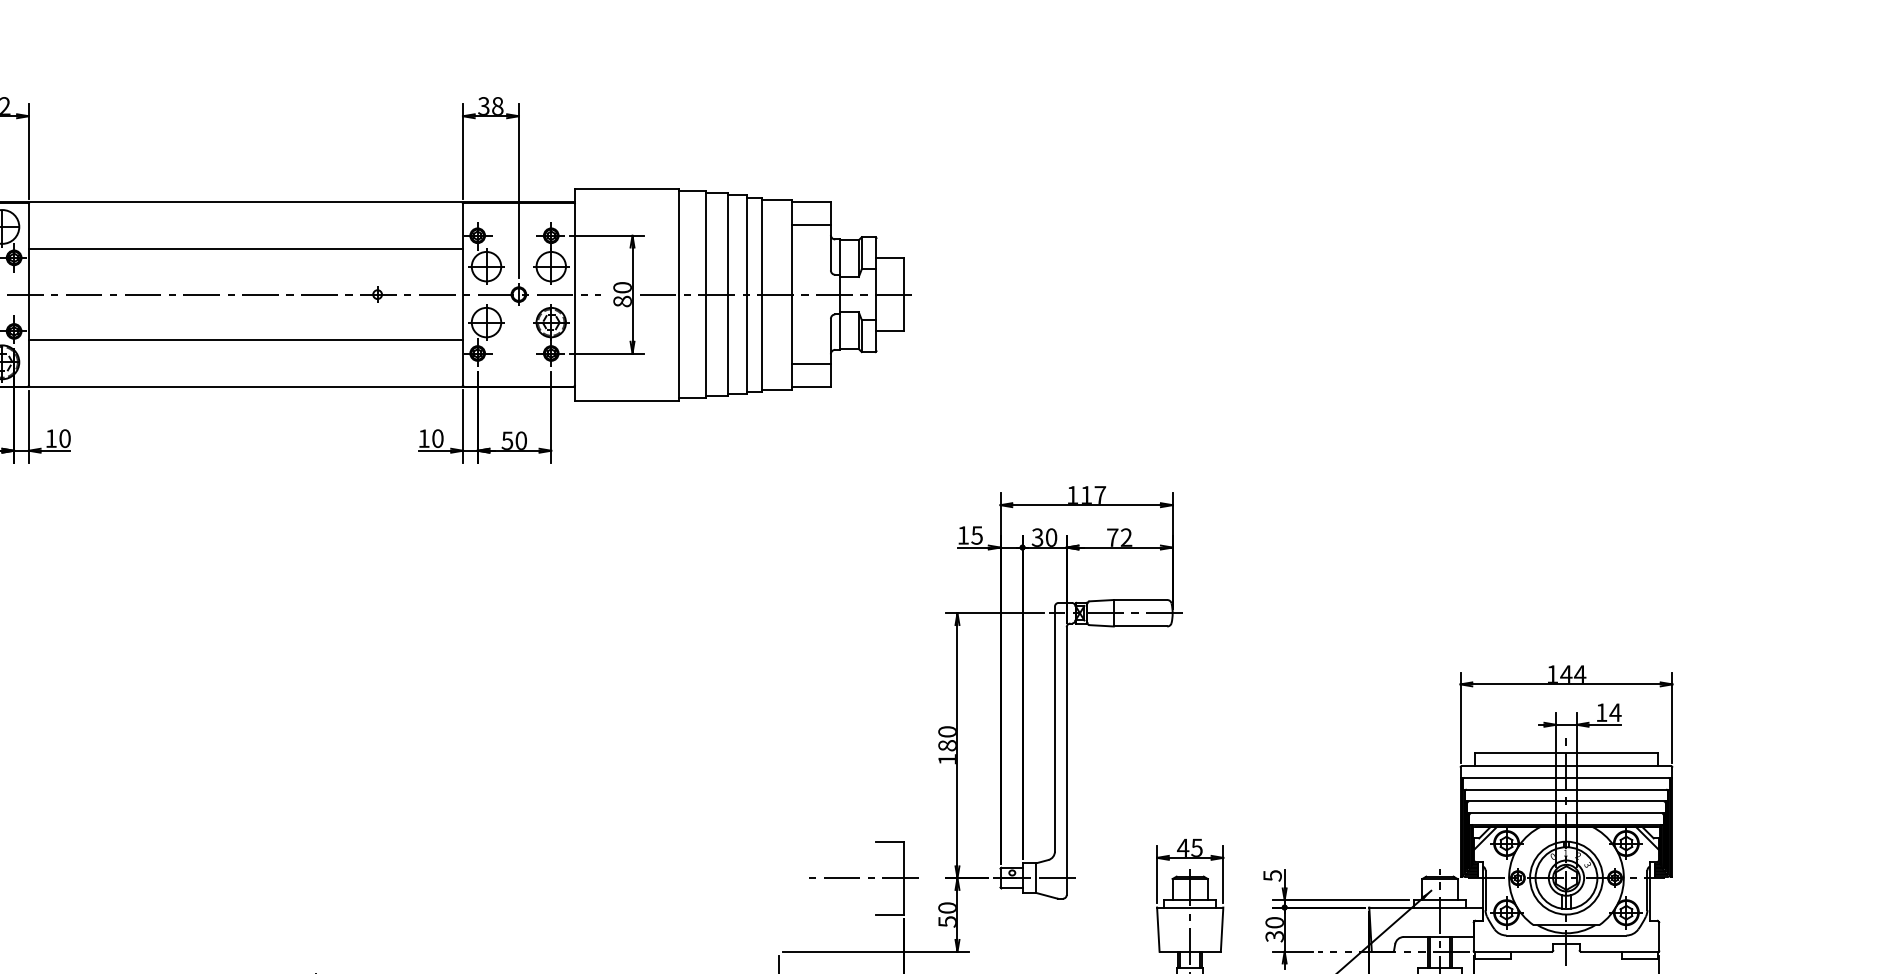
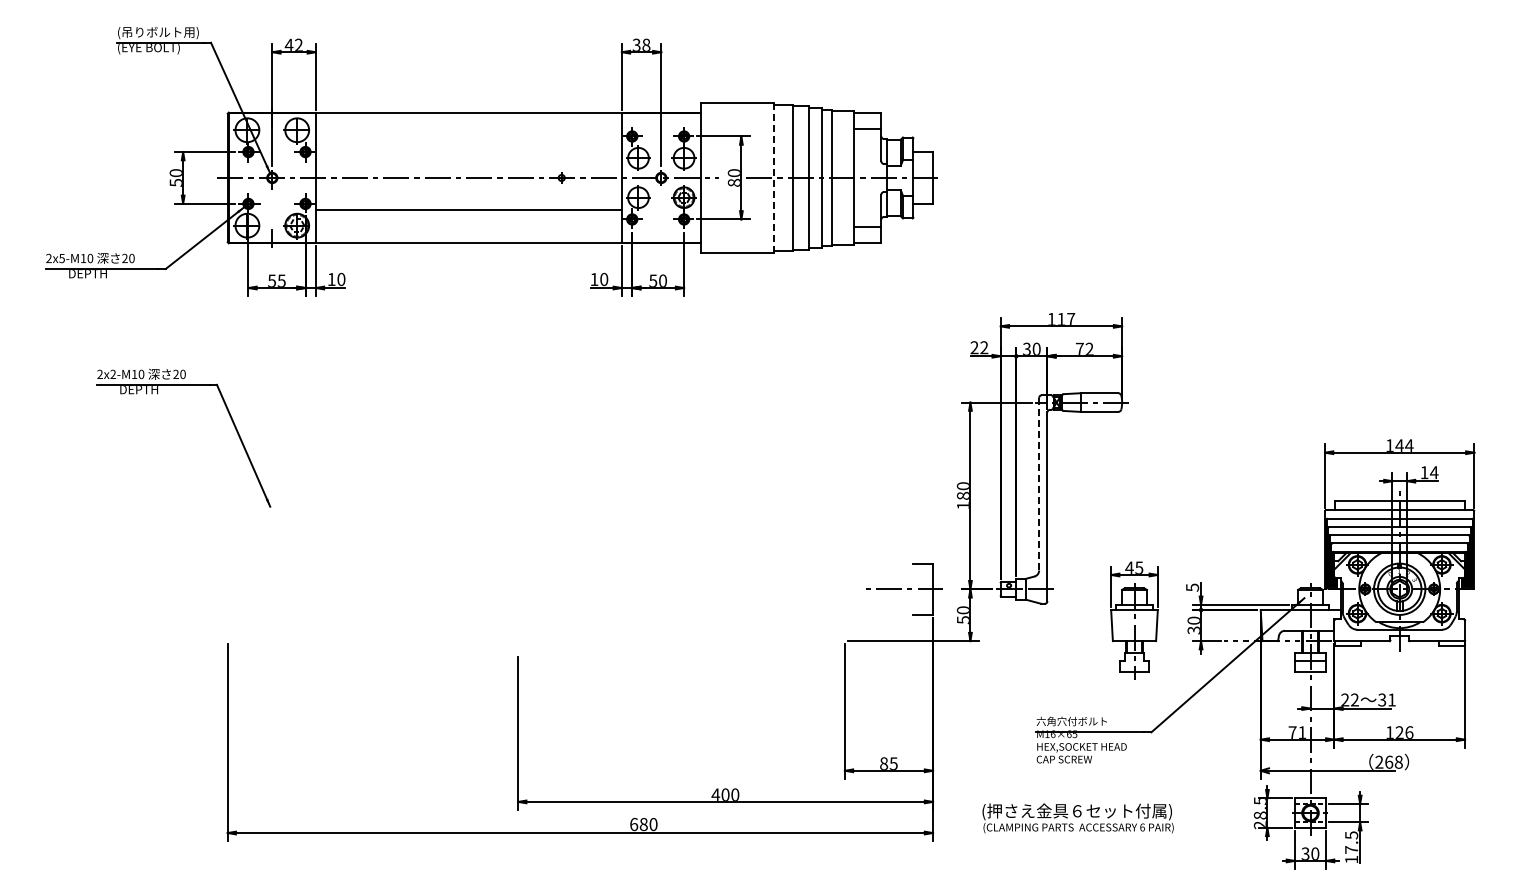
line: (245, 248) -> (468, 145), removed
line: (679, 293) -> (774, 177), solid -> dashed
text: (970, 535) -> (979, 347), 15 -> 22
line: (1055, 729) -> (1039, 484), solid -> dashed

